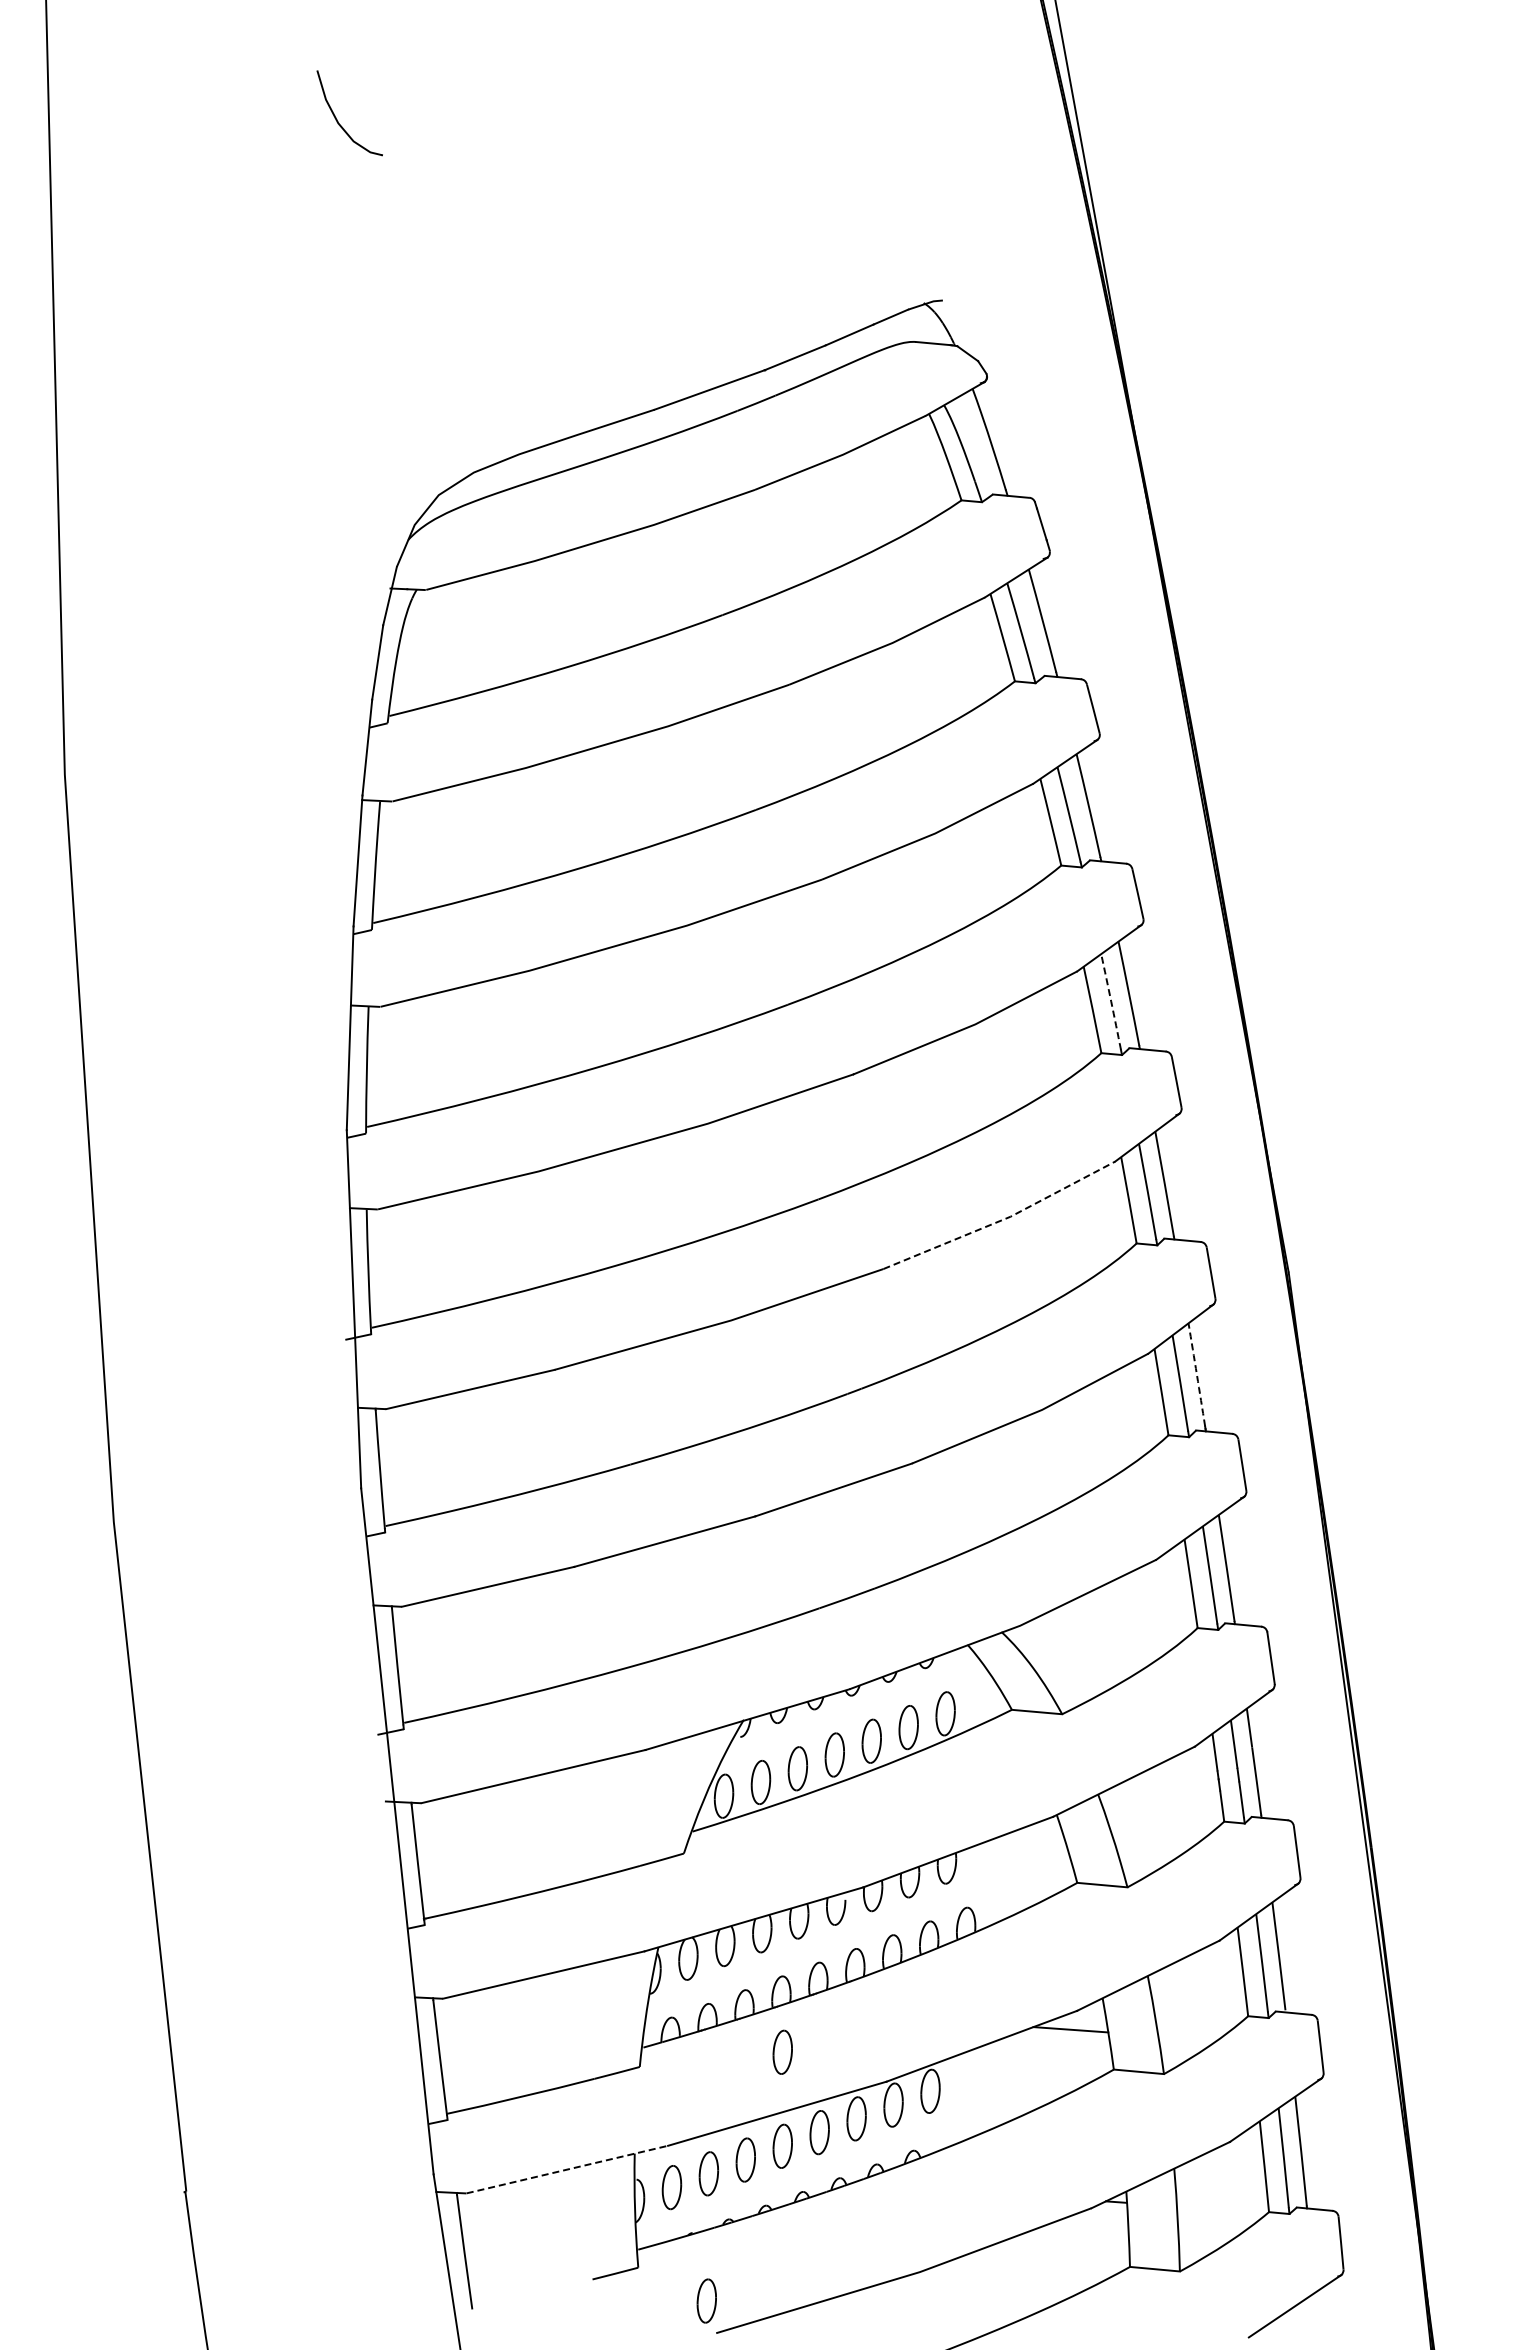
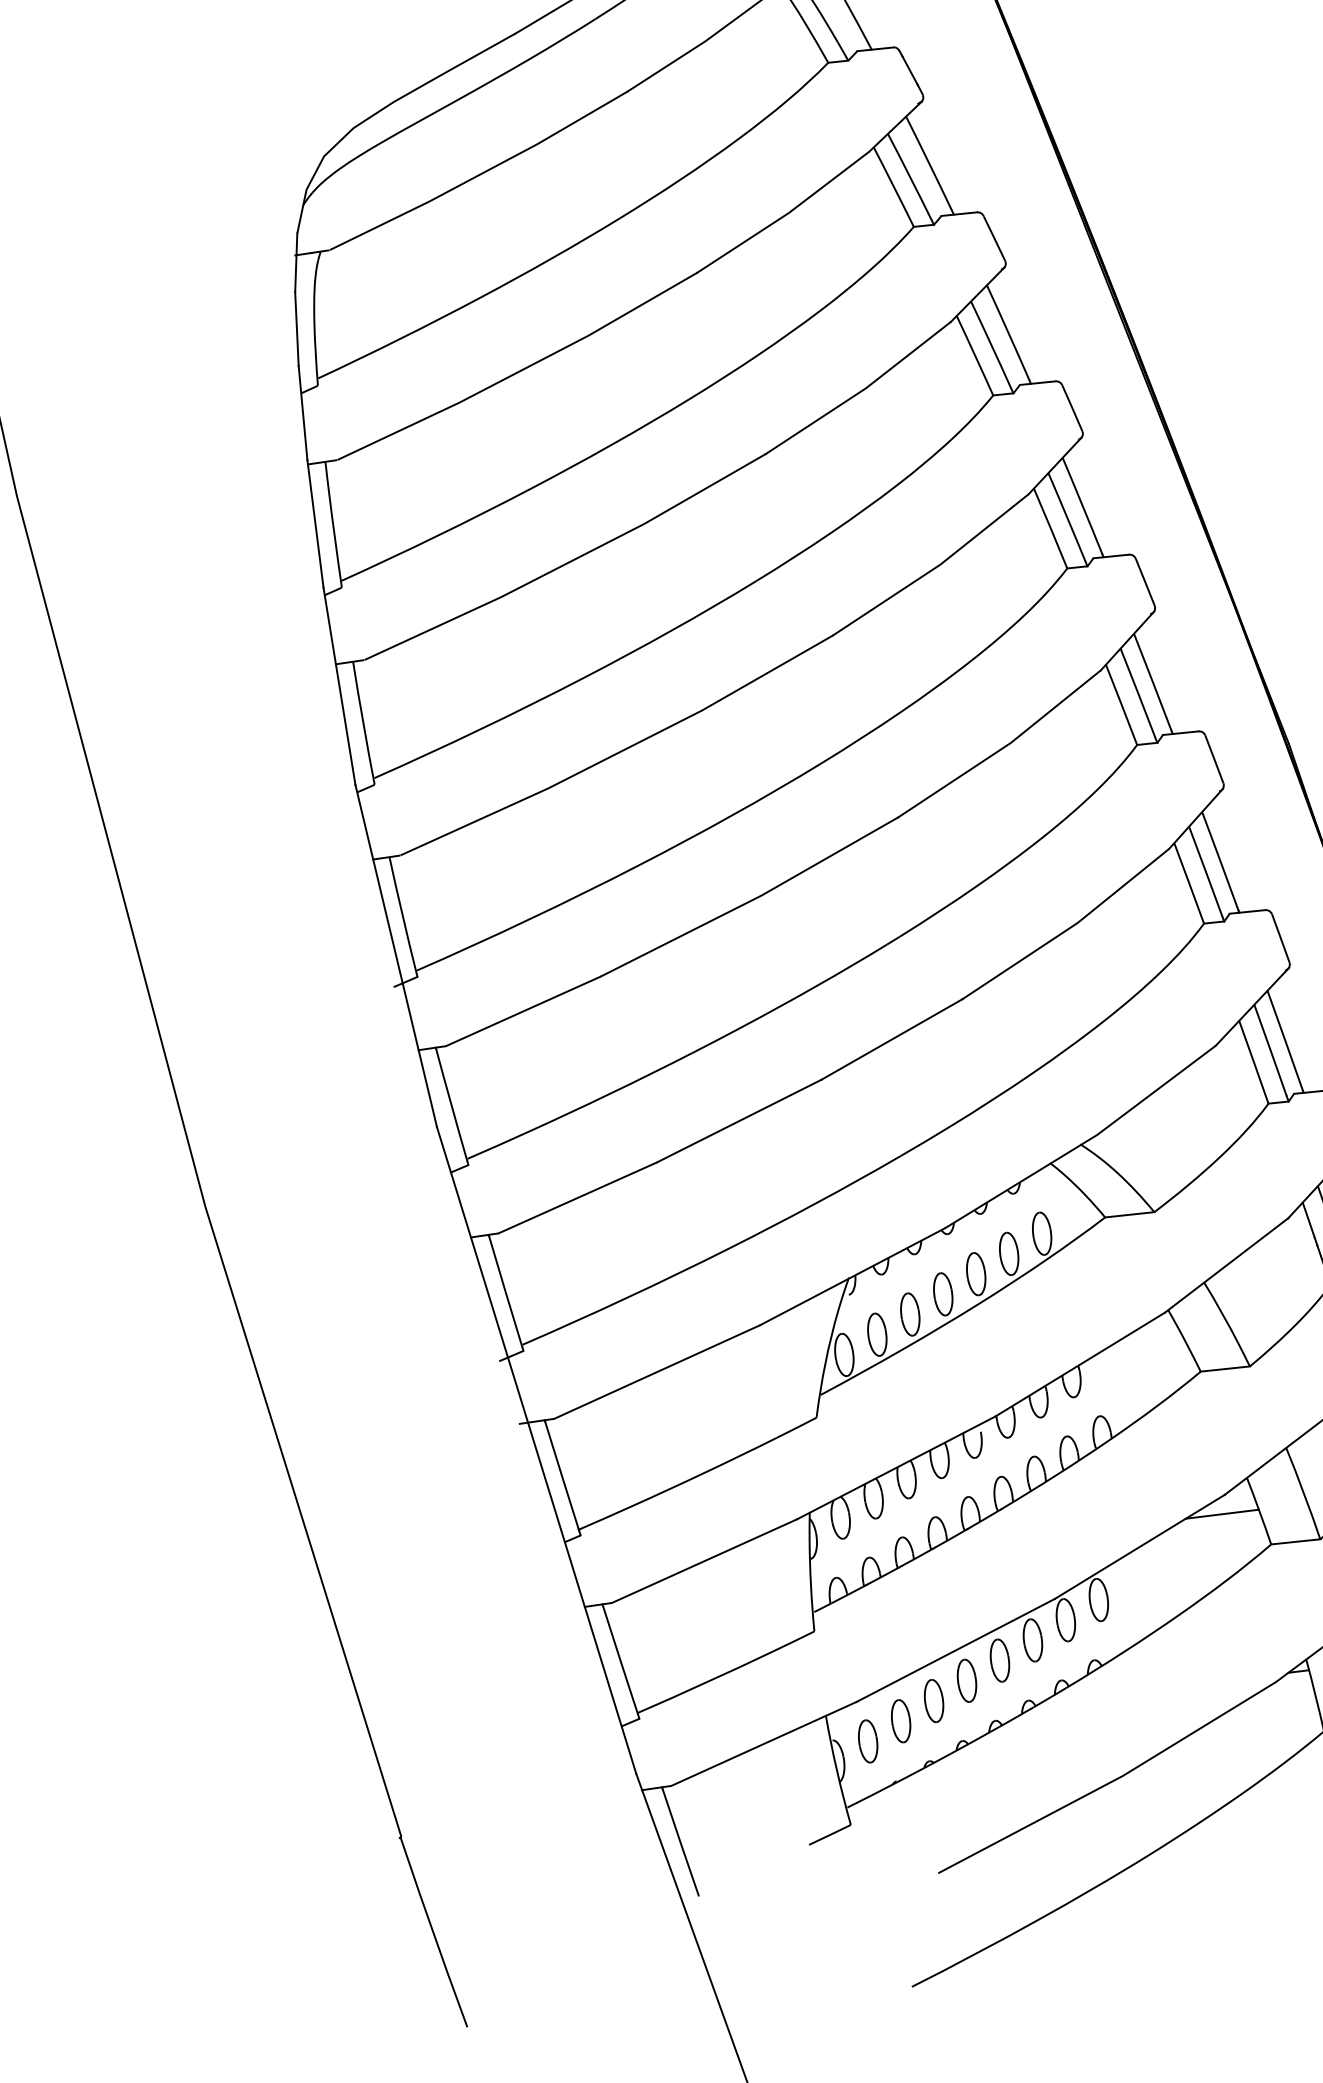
arc: (1111, 1001) -> (1067, 516), dashed -> solid
line: (1002, 1220) -> (1003, 748), dashed -> solid
arc: (1196, 1374) -> (1219, 859), dashed -> solid
part: (782, 2051) -> (948, 1589), removed
line: (567, 2169) -> (764, 1743), dashed -> solid
part: (706, 2300) -> (922, 1843), removed

